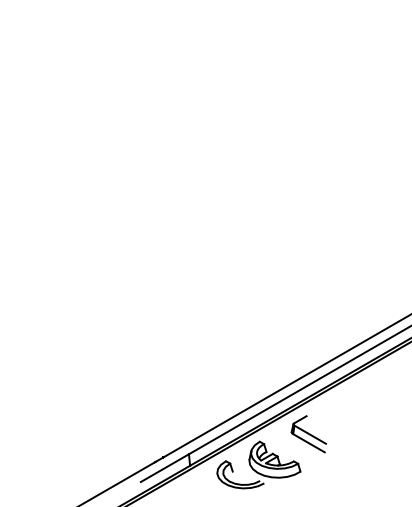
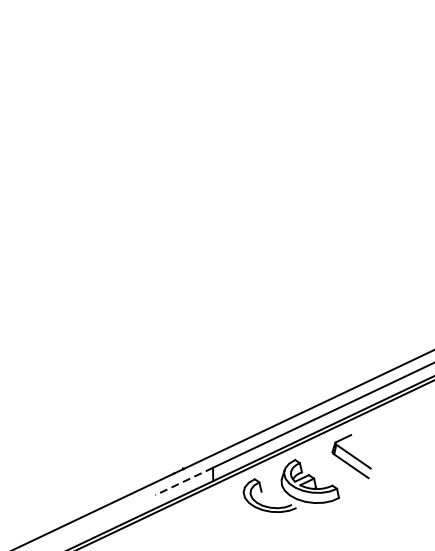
line: (164, 468) -> (183, 481), solid -> dashed

